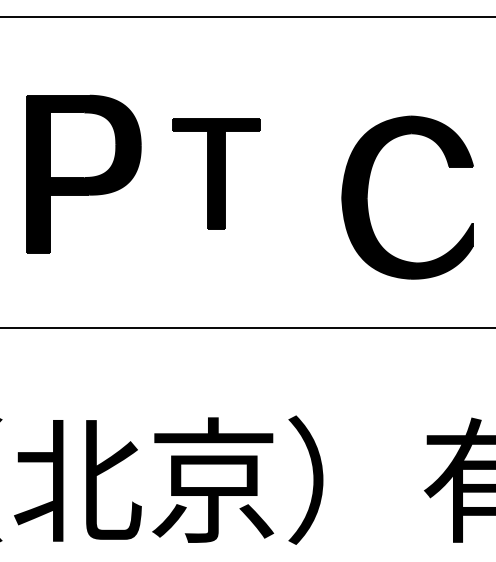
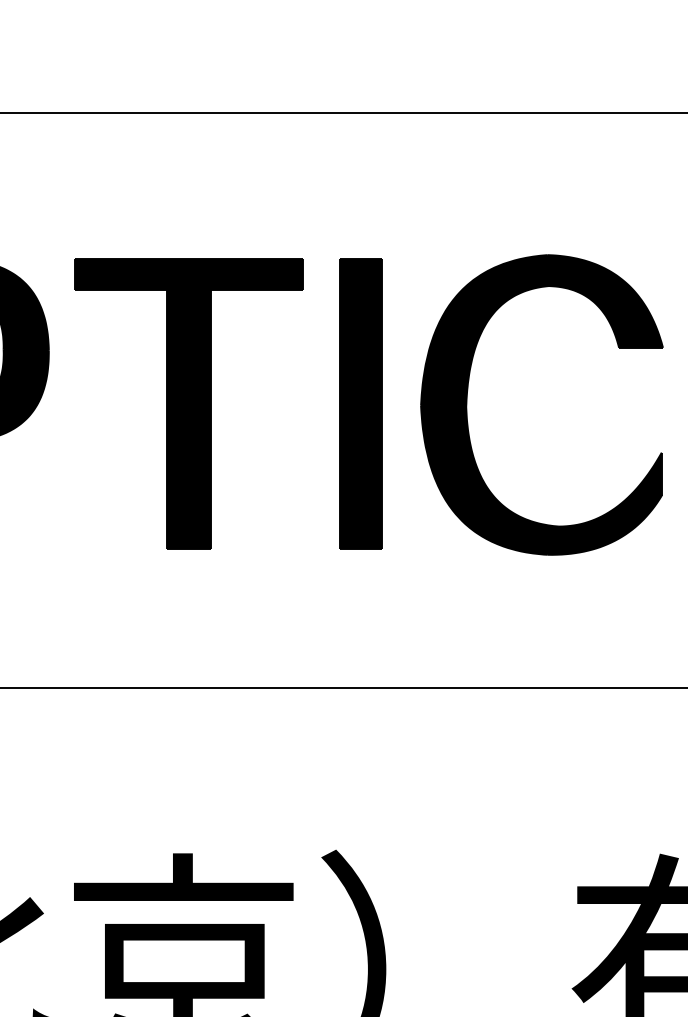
part: (216, 174) -> (188, 404), size x1.43
part: (309, 174) -> (360, 404), added
part: (368, 190) -> (469, 391), moved

